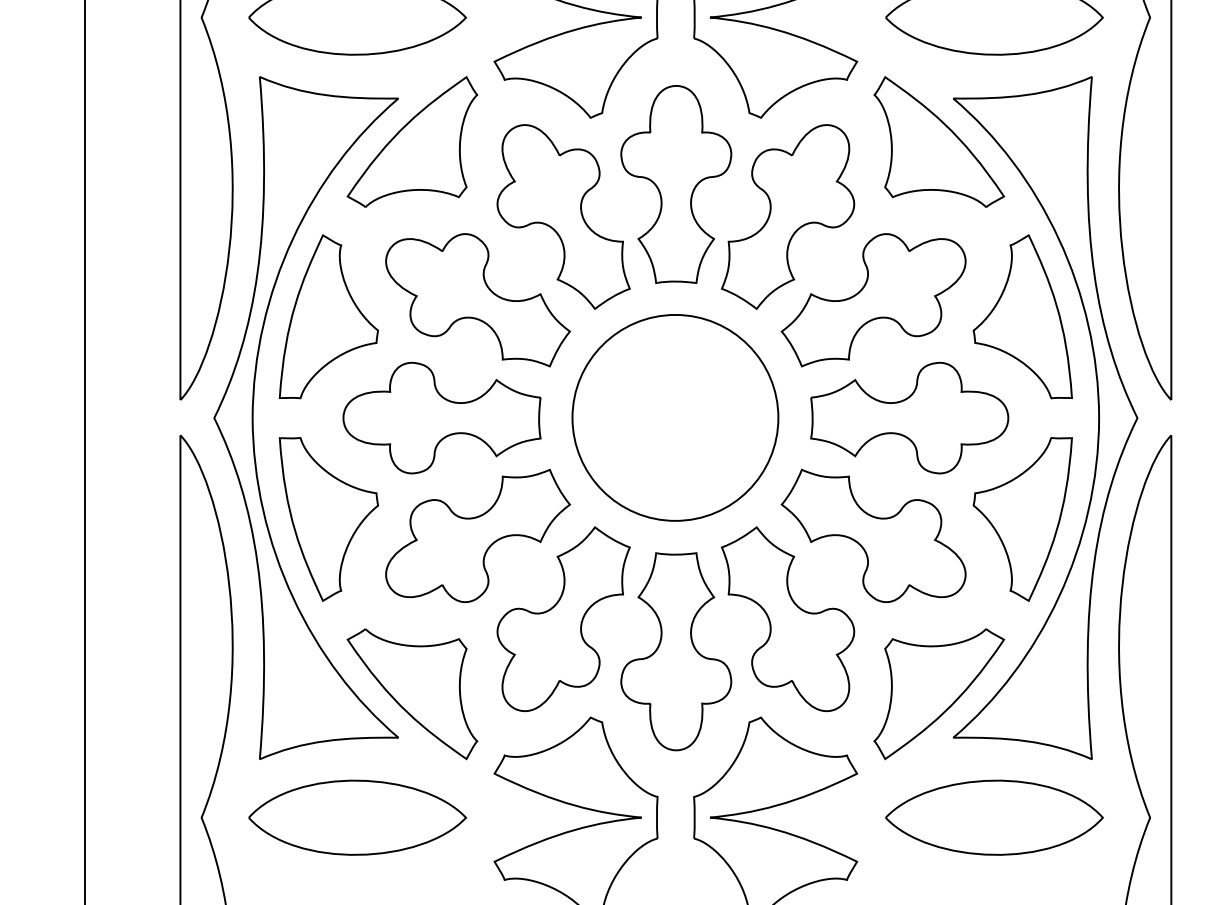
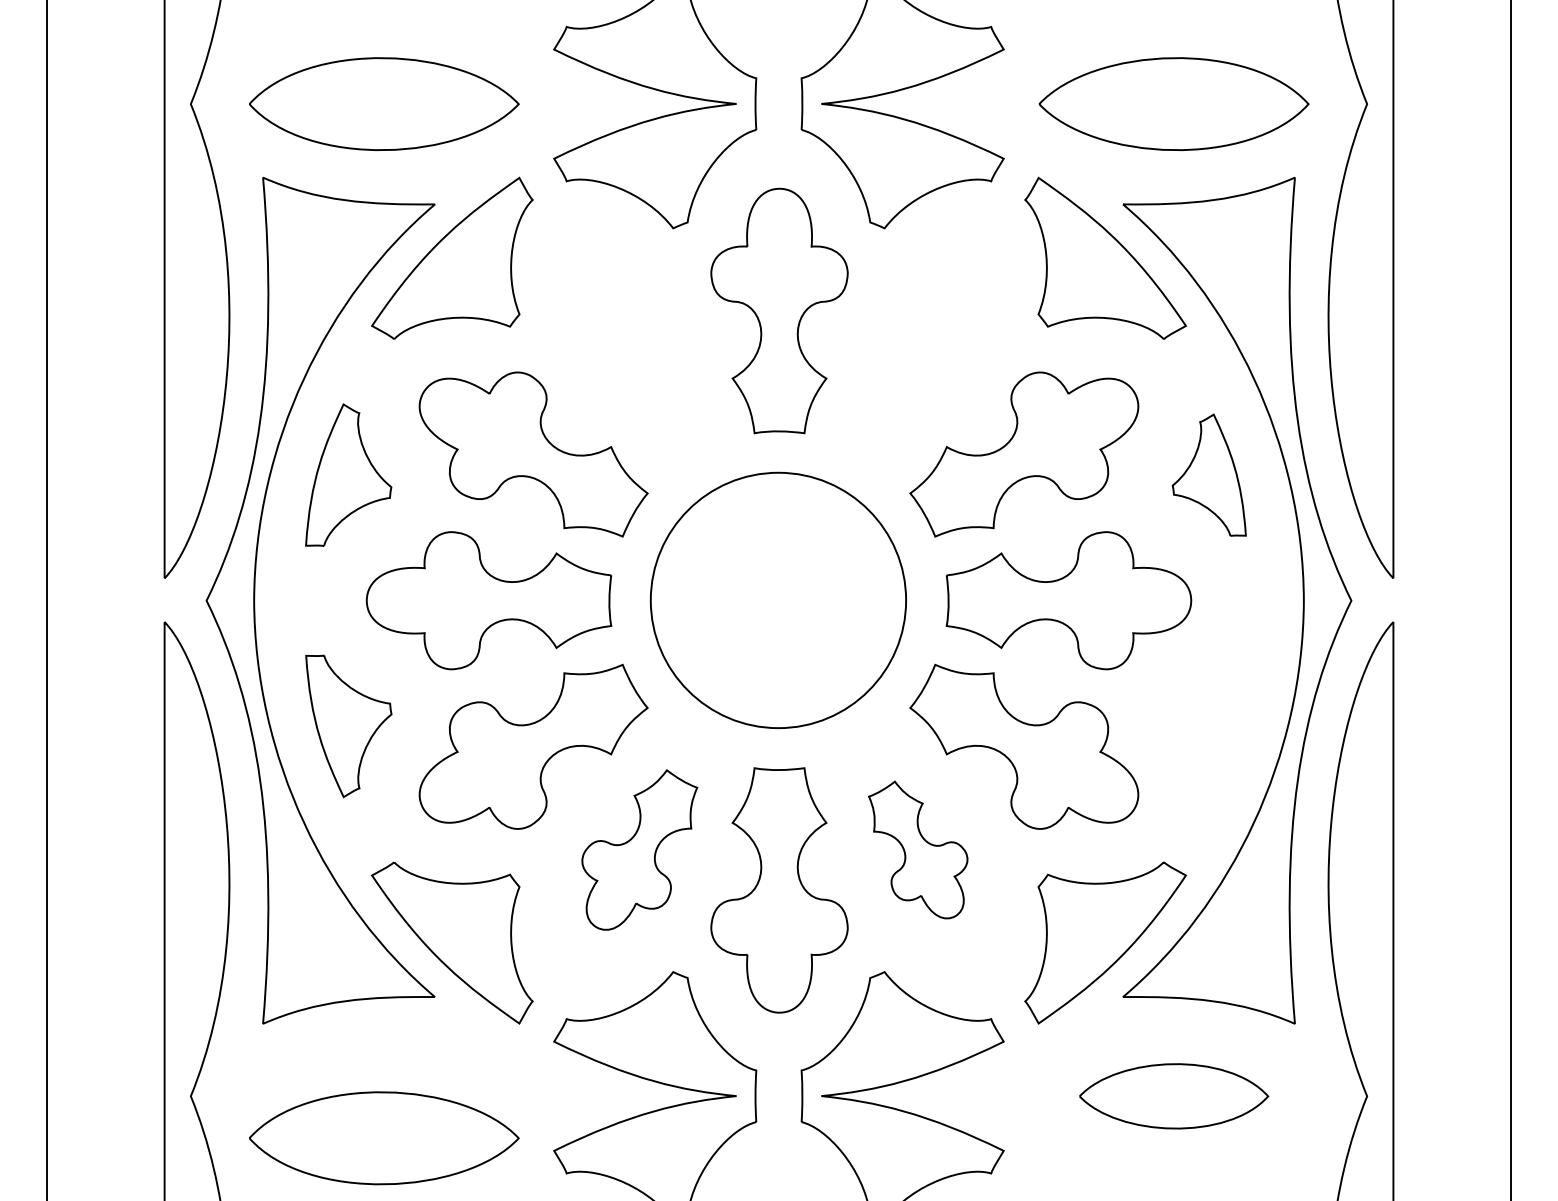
part: (563, 217) -> (639, 351), removed
part: (788, 217) -> (918, 351), removed
part: (328, 317) -> (348, 475), size x0.7
part: (1023, 317) -> (1209, 475), size x0.6
part: (328, 519) -> (348, 726), size x0.7
part: (1023, 519) -> (1209, 726), removed
part: (563, 618) -> (639, 849), size x0.7
part: (788, 618) -> (918, 849), size x0.6
part: (357, 817) -> (384, 1138), moved
part: (993, 817) -> (1173, 1096), size x0.7

